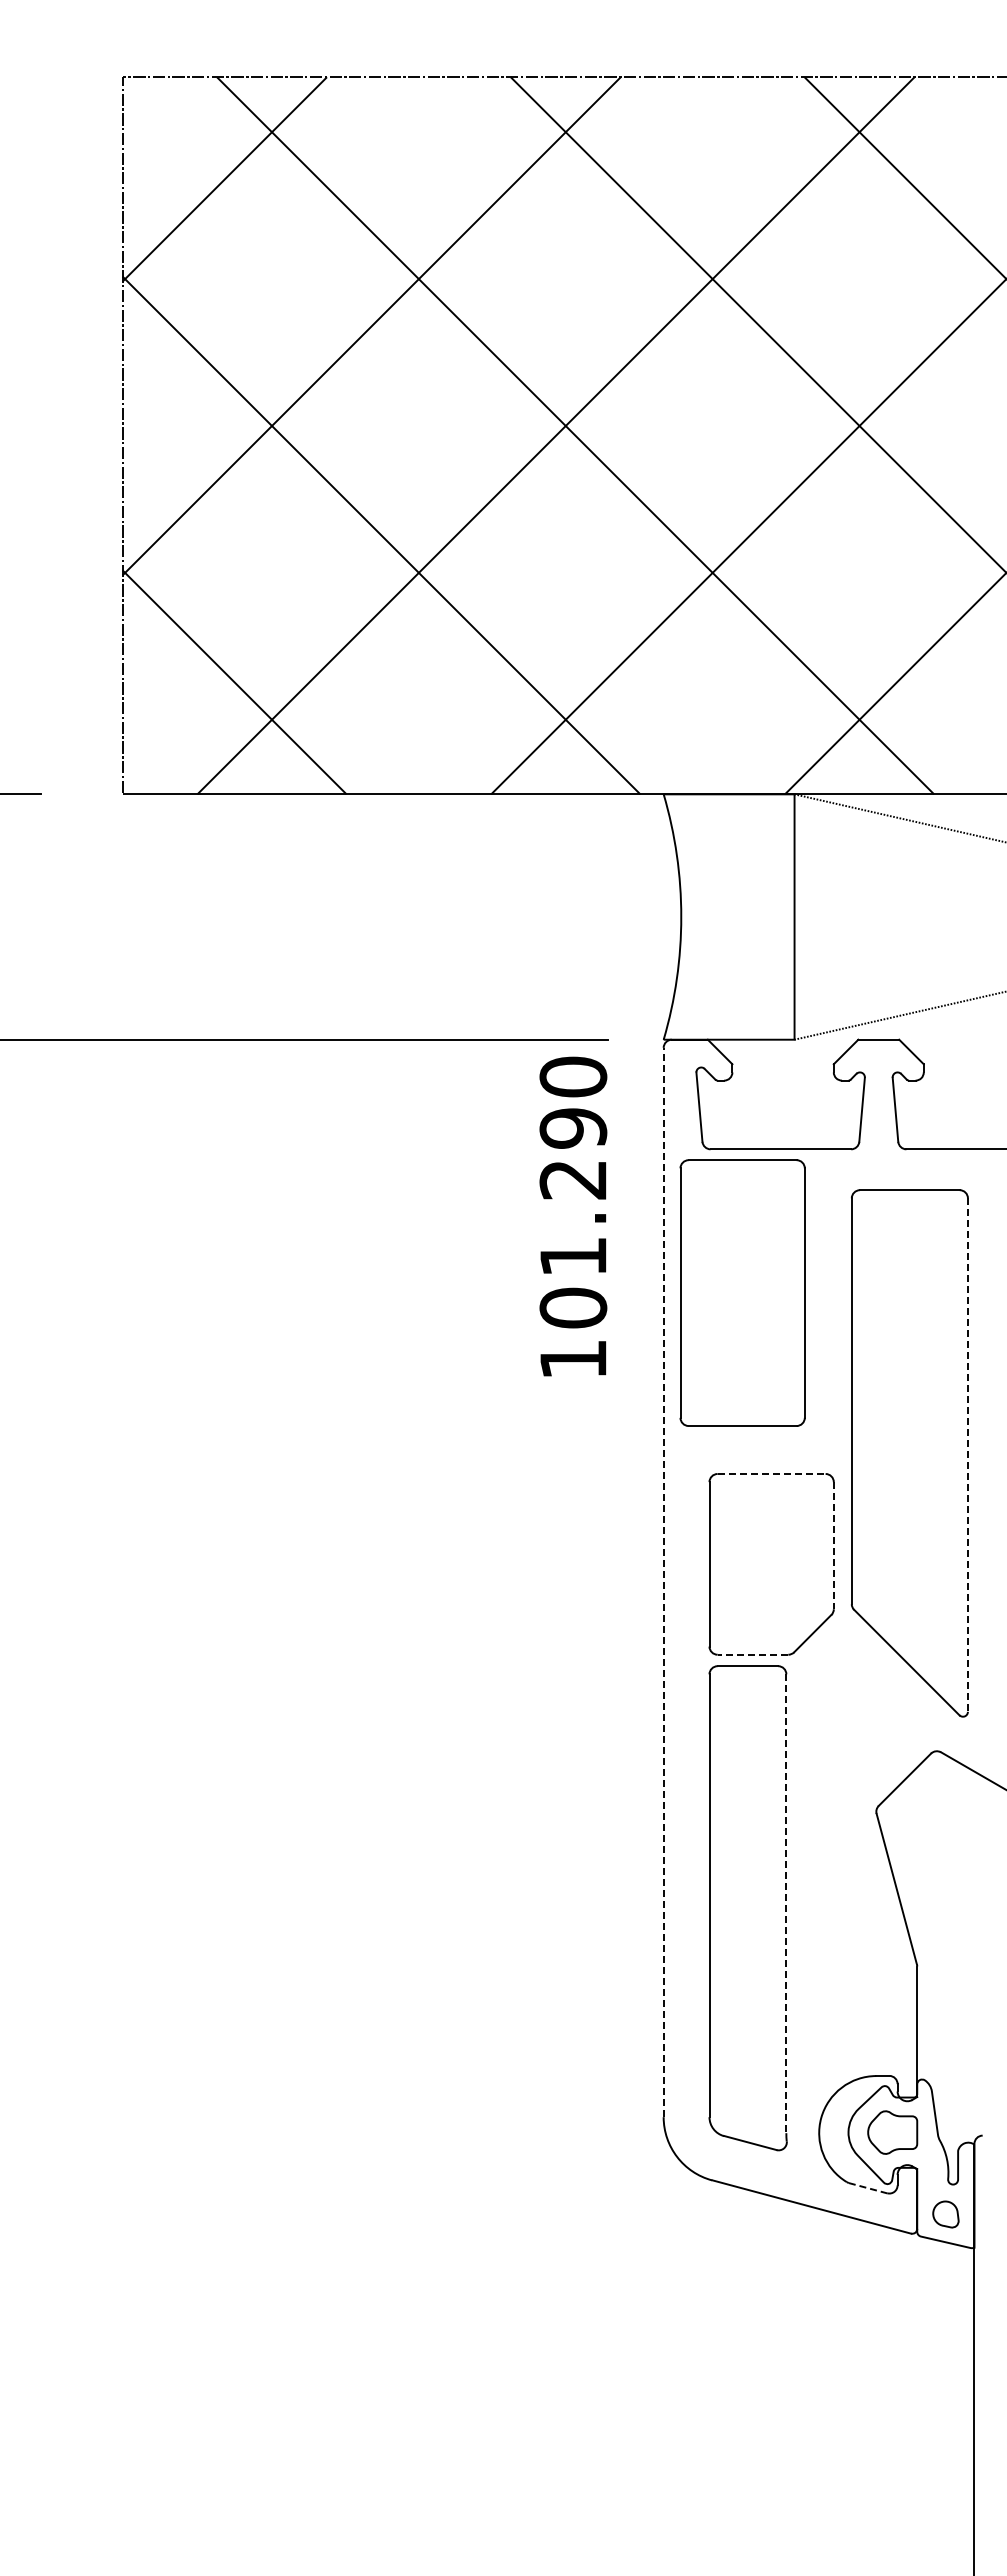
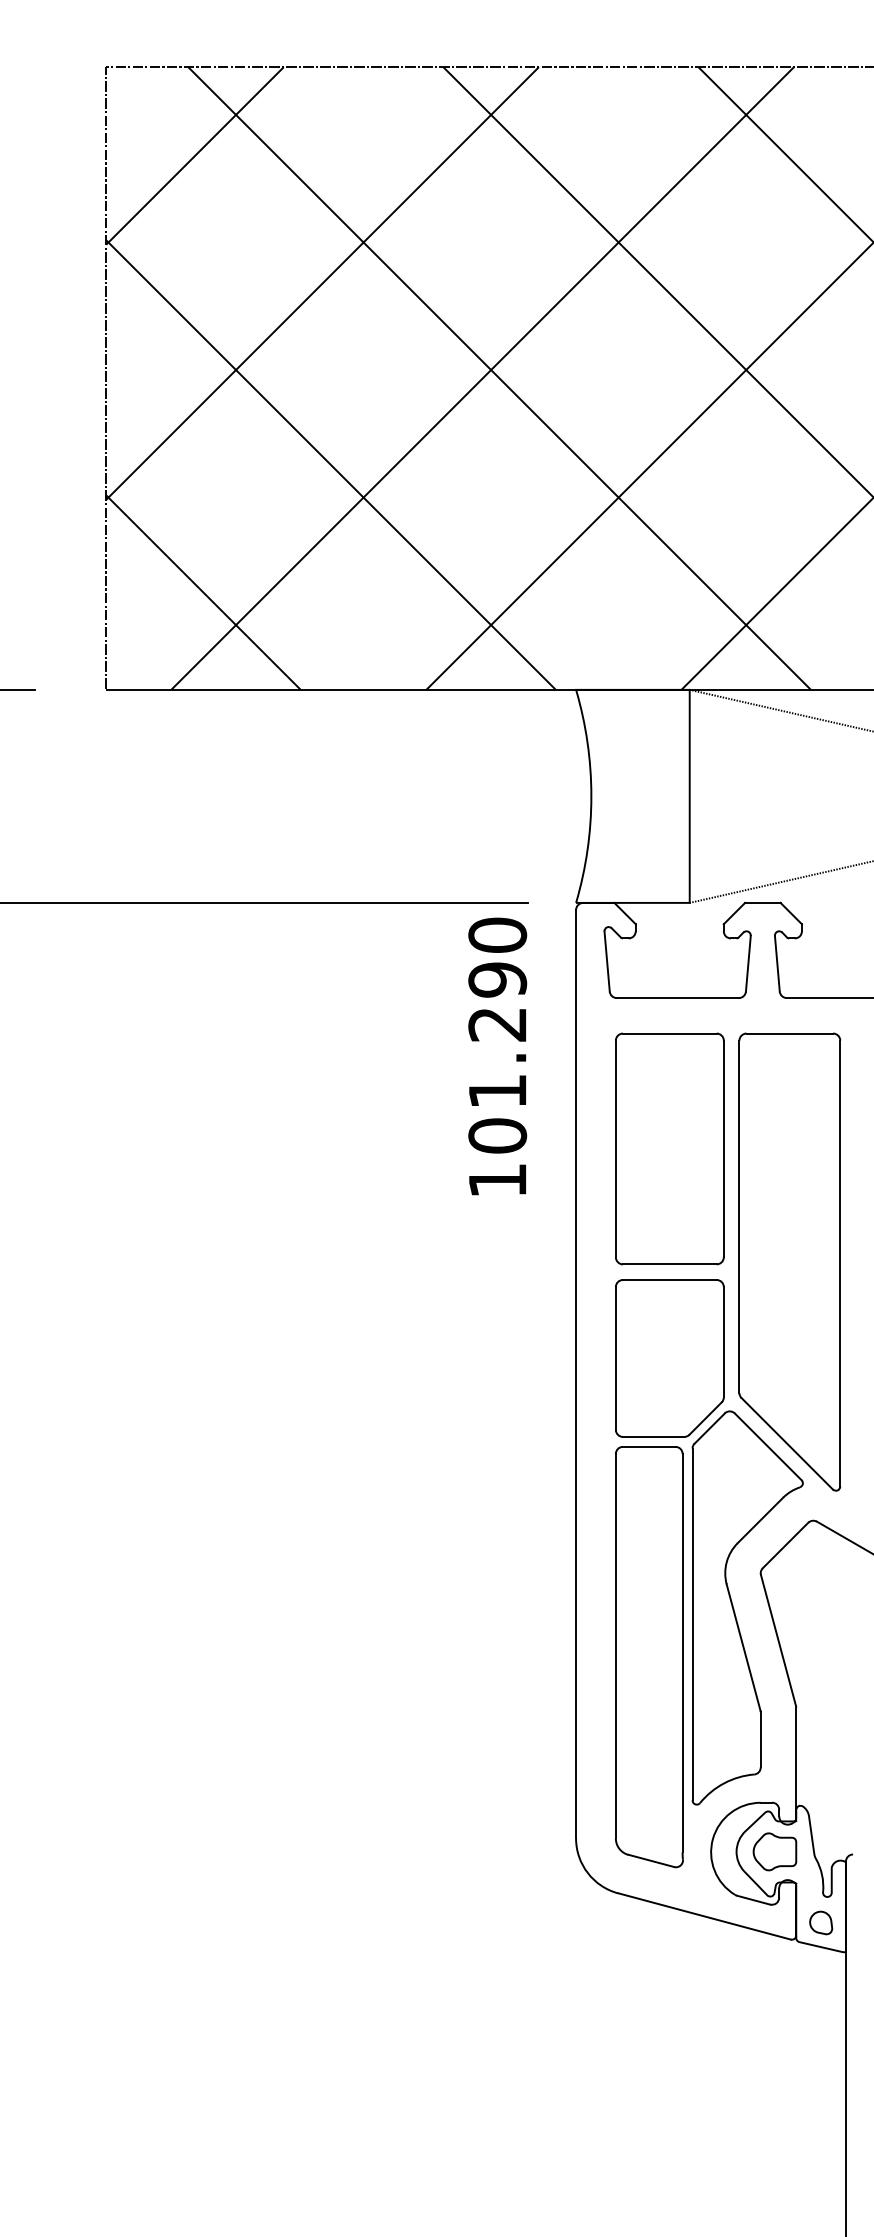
part: (742, 1292) -> (669, 1148), moved
line: (967, 1455) -> (839, 1263), dashed -> solid
line: (771, 1474) -> (669, 1280), dashed -> solid
line: (833, 1545) -> (723, 1342), dashed -> solid
line: (663, 1582) -> (575, 1374), dashed -> solid
line: (752, 1654) -> (653, 1436), dashed -> solid
part: (846, 1854) -> (734, 1610), added
line: (786, 1904) -> (682, 1653), dashed -> solid
line: (868, 2188) -> (753, 1900), dashed -> solid

